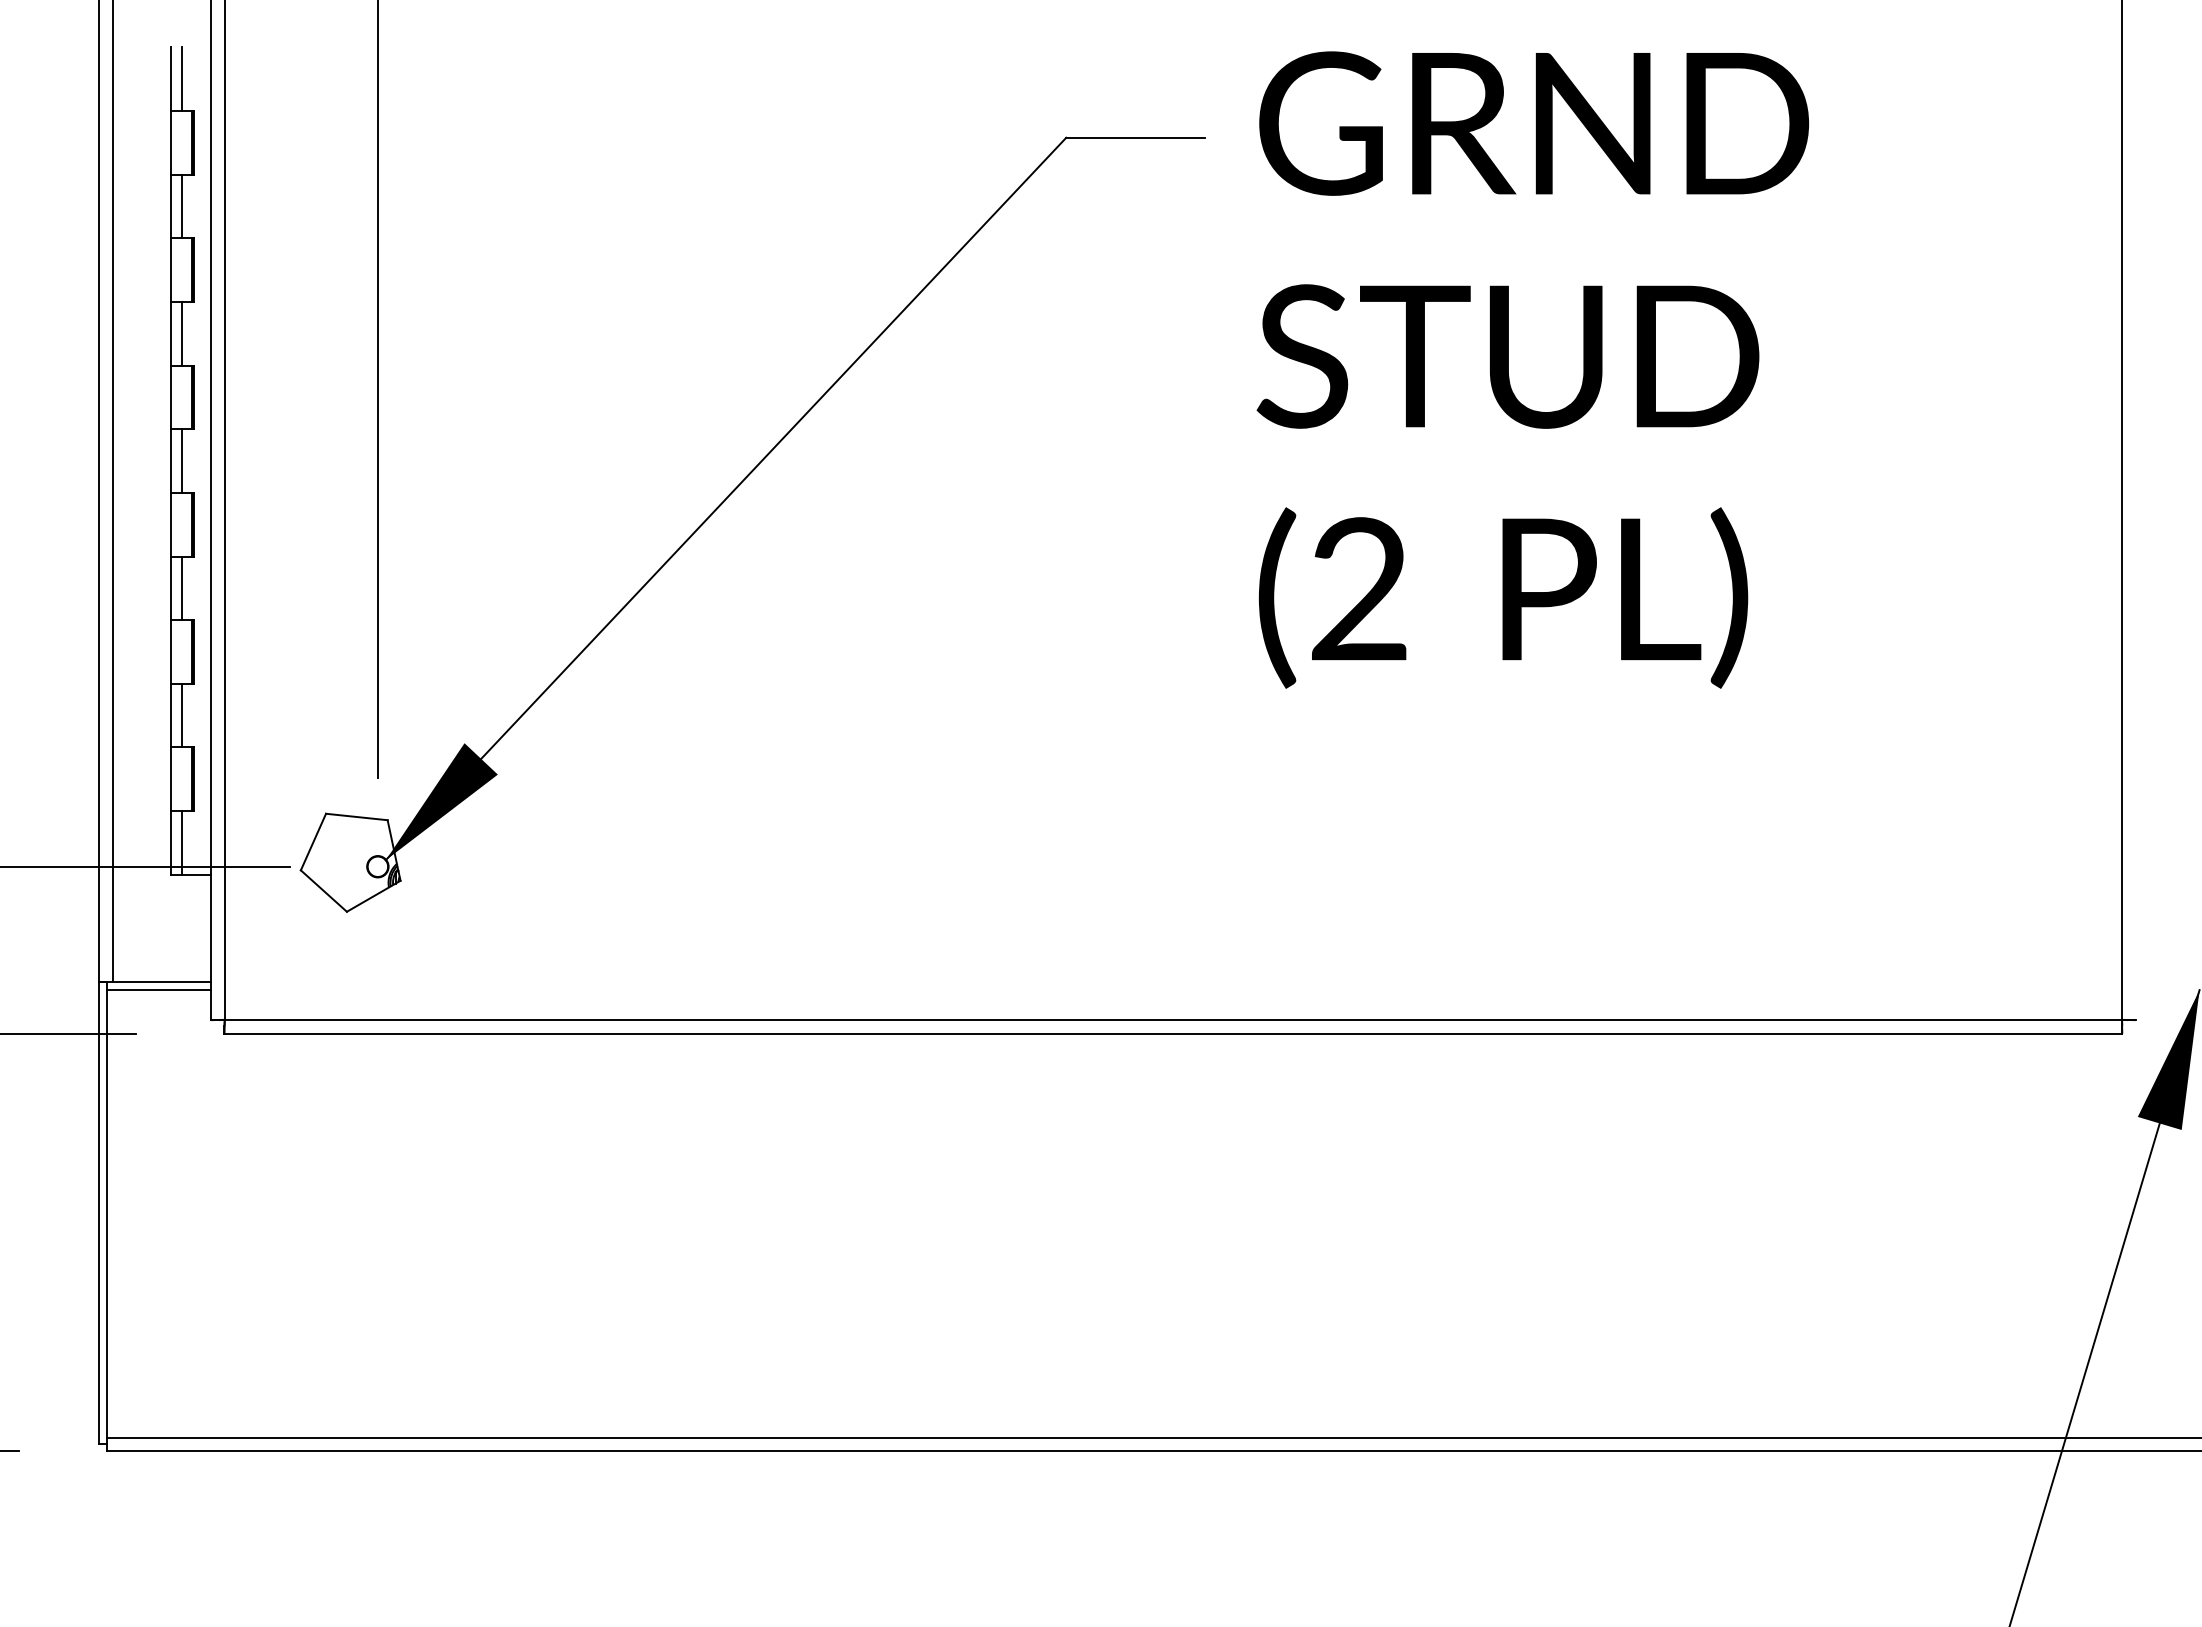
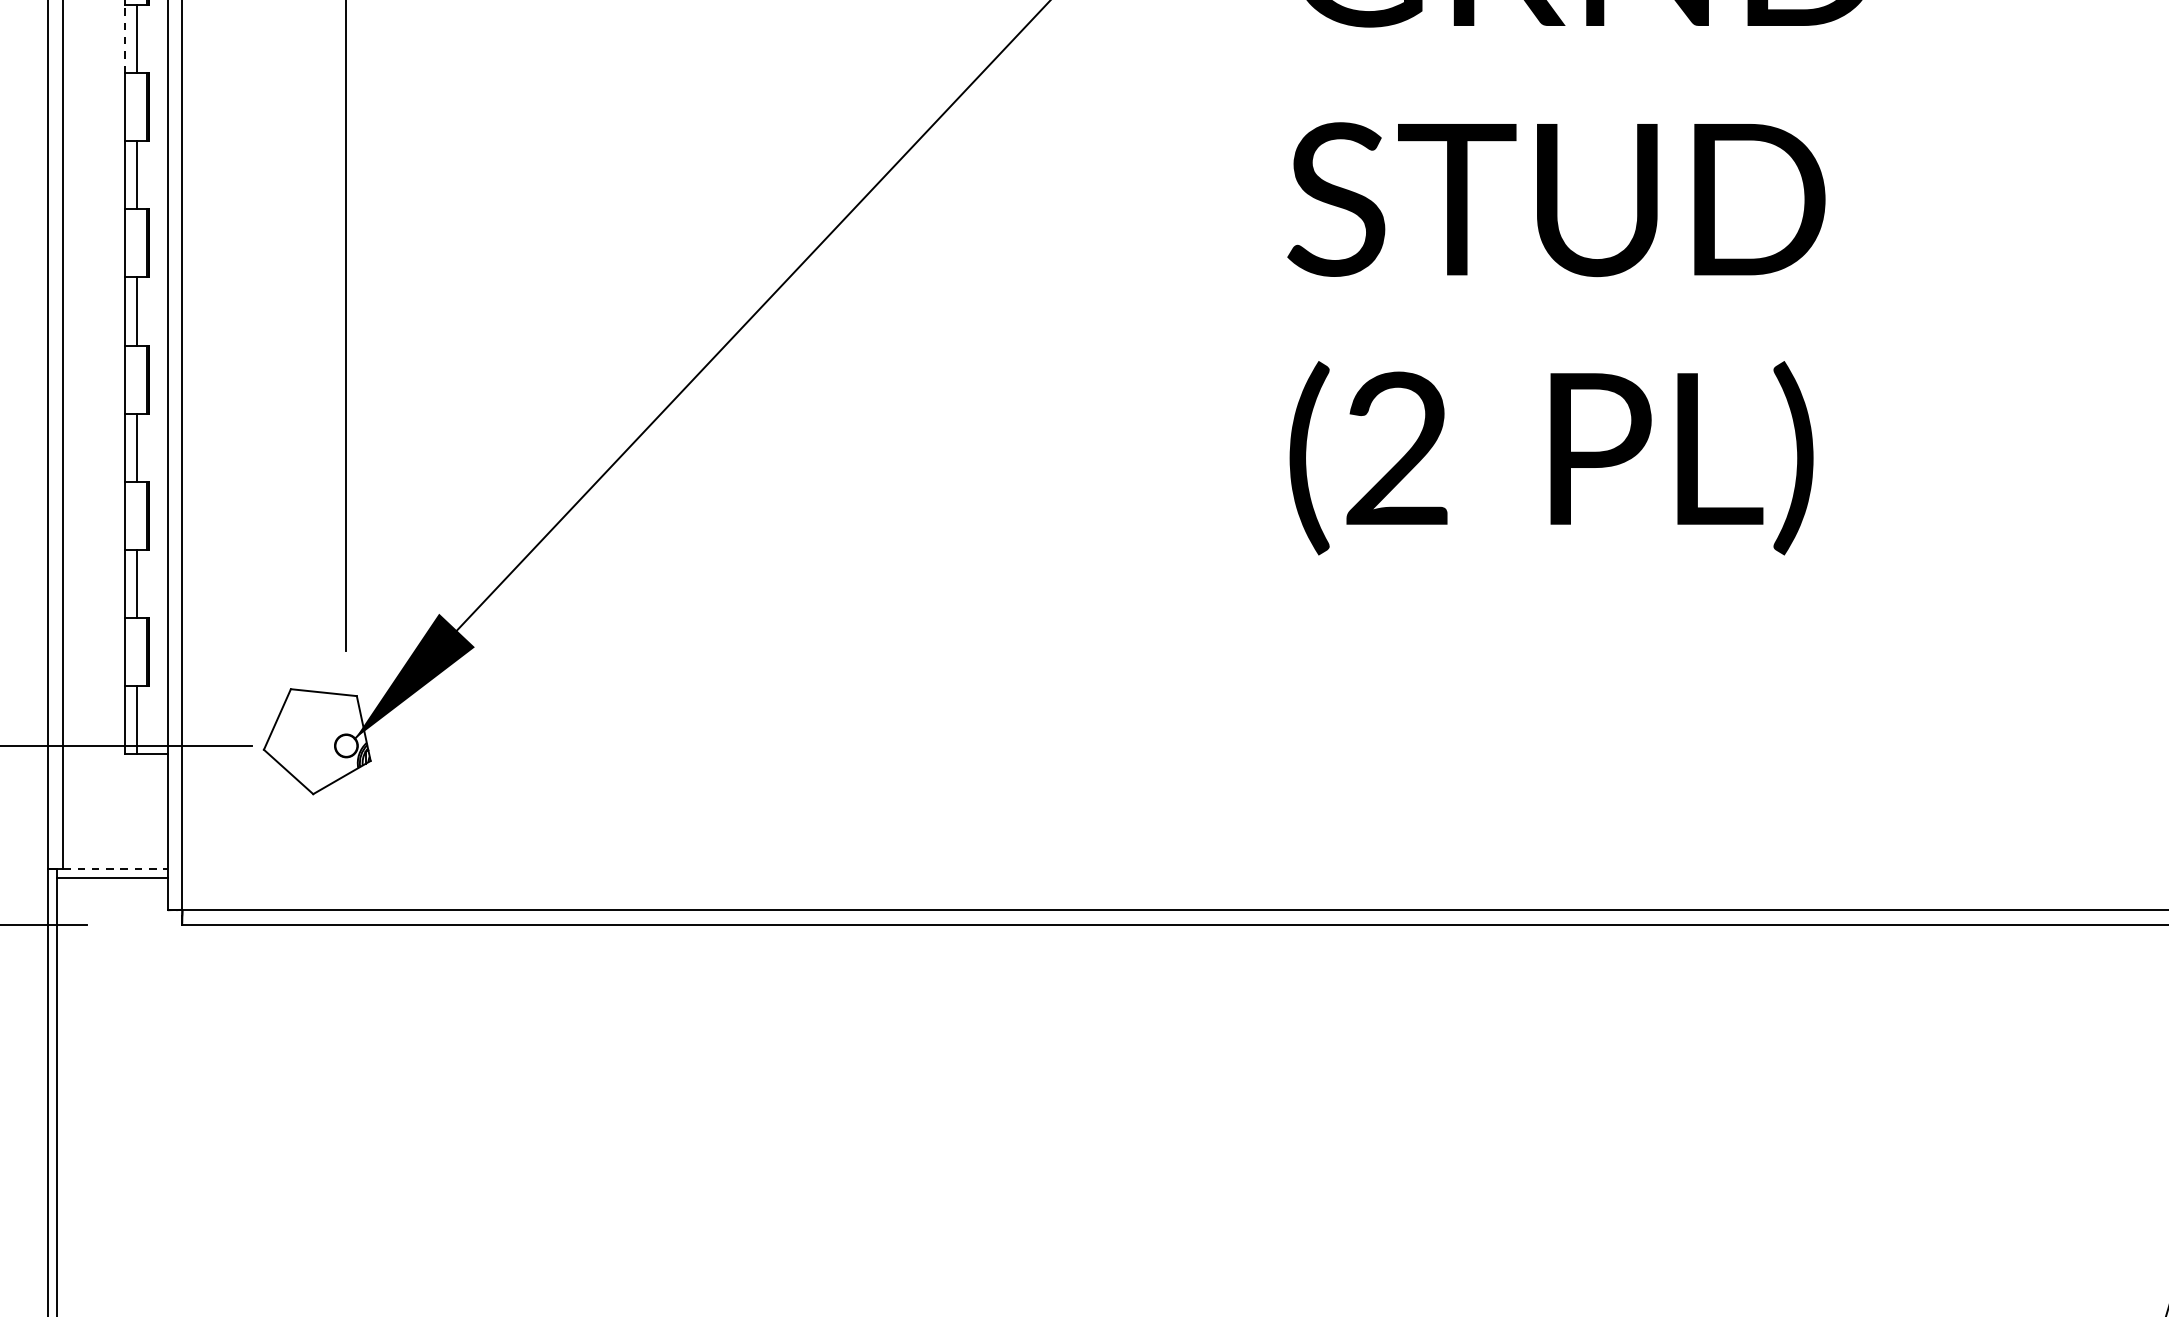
line: (170, 206) -> (124, 38), solid -> dashed
line: (162, 982) -> (115, 869), solid -> dashed

